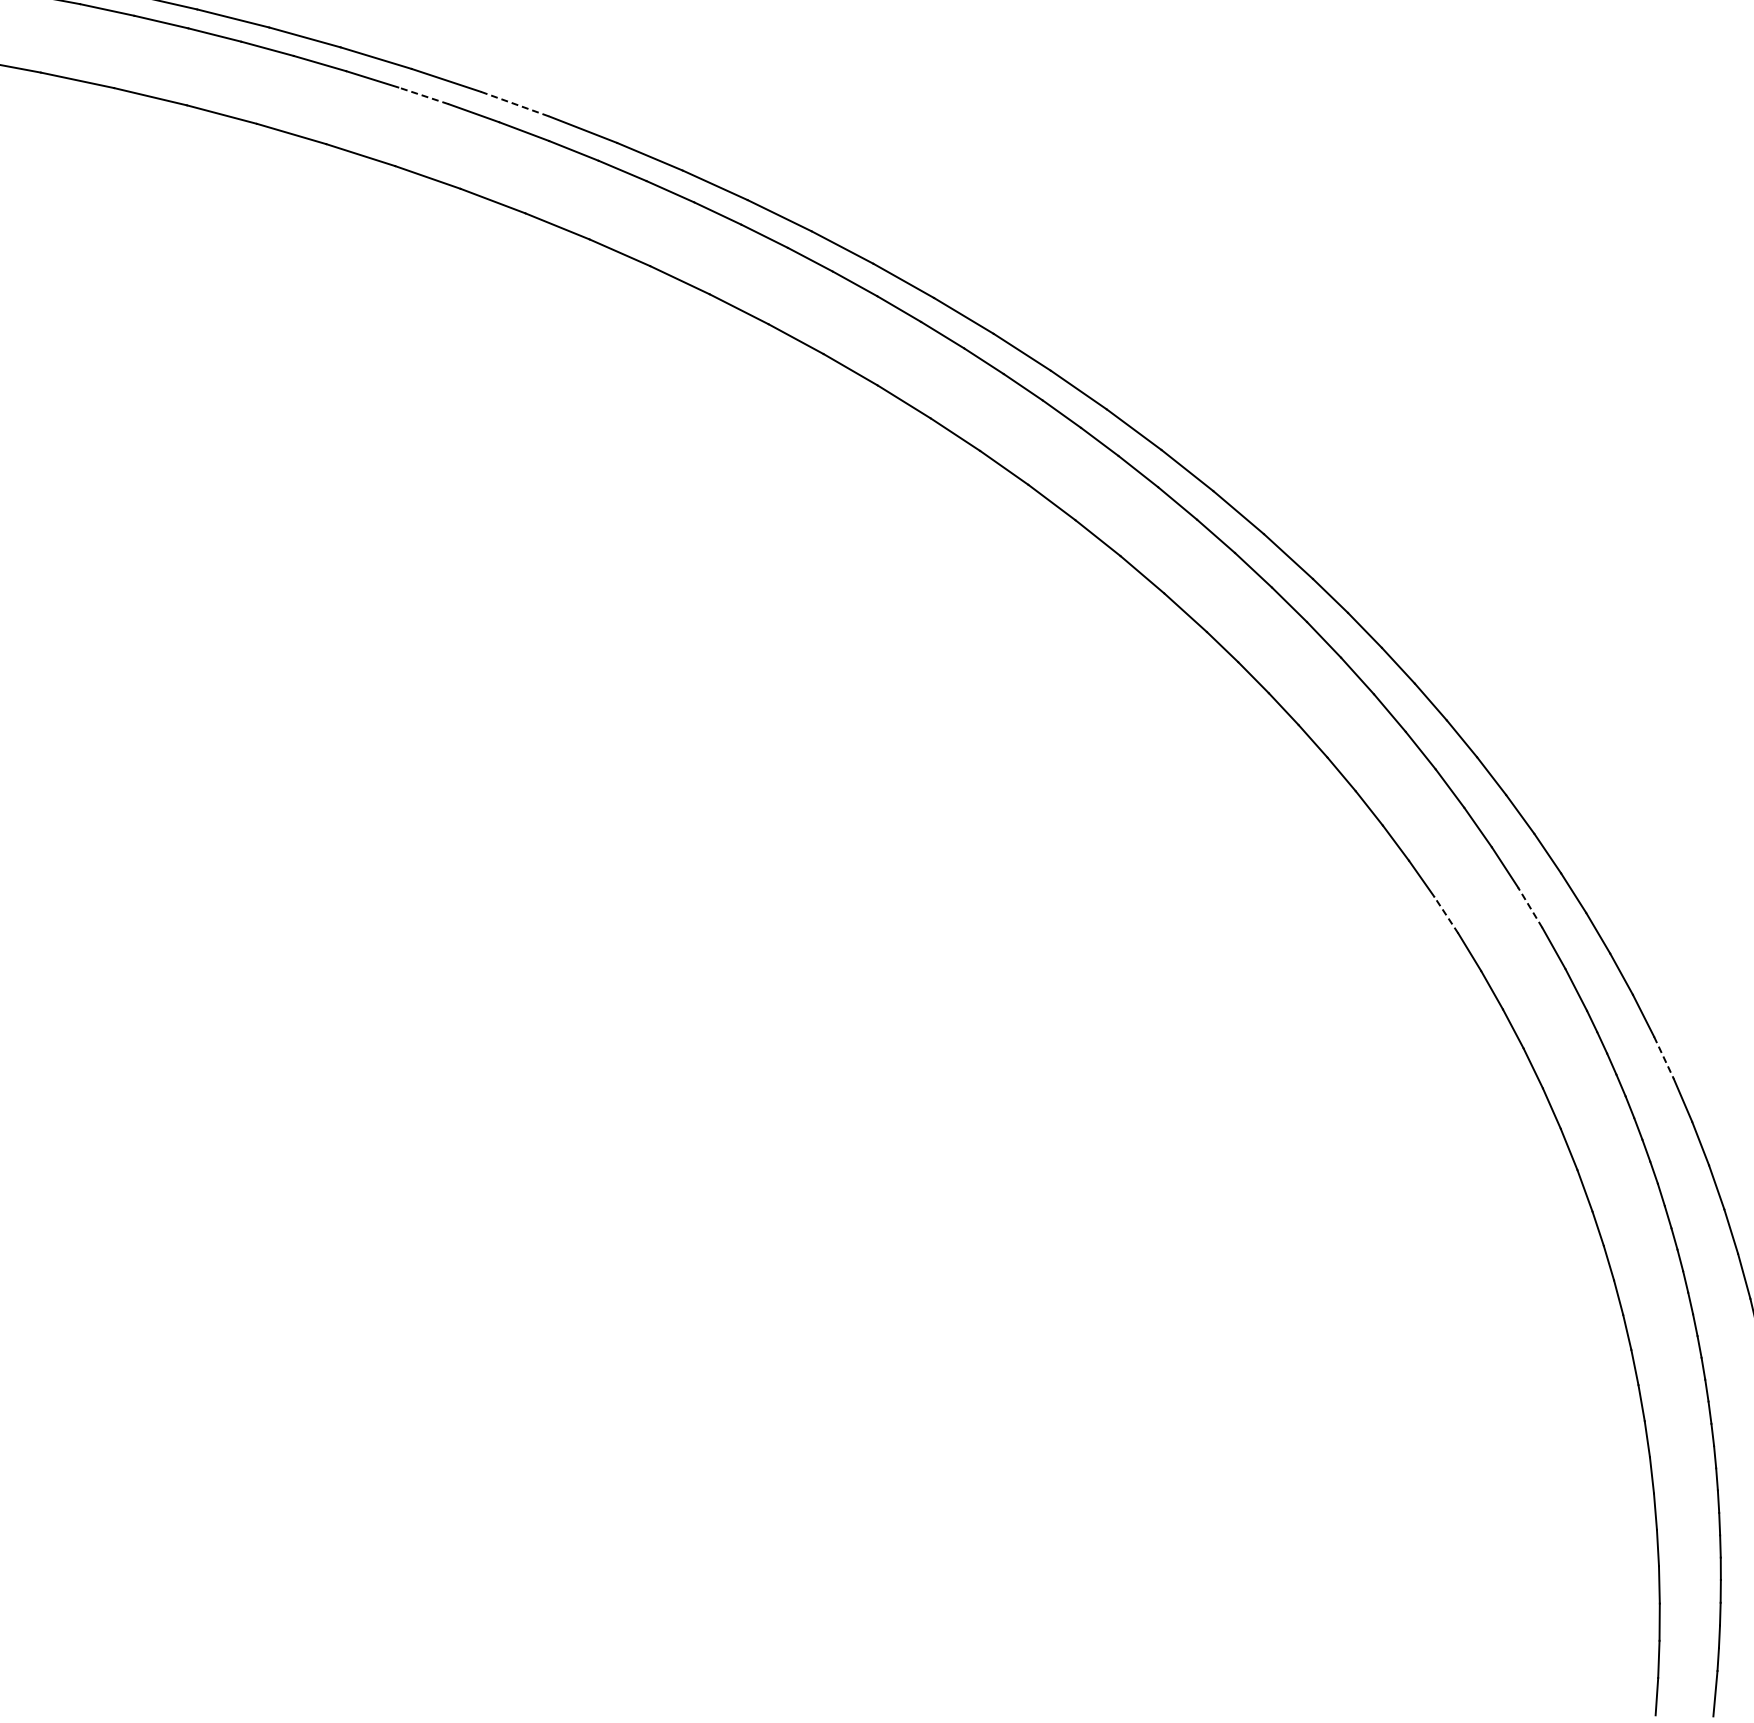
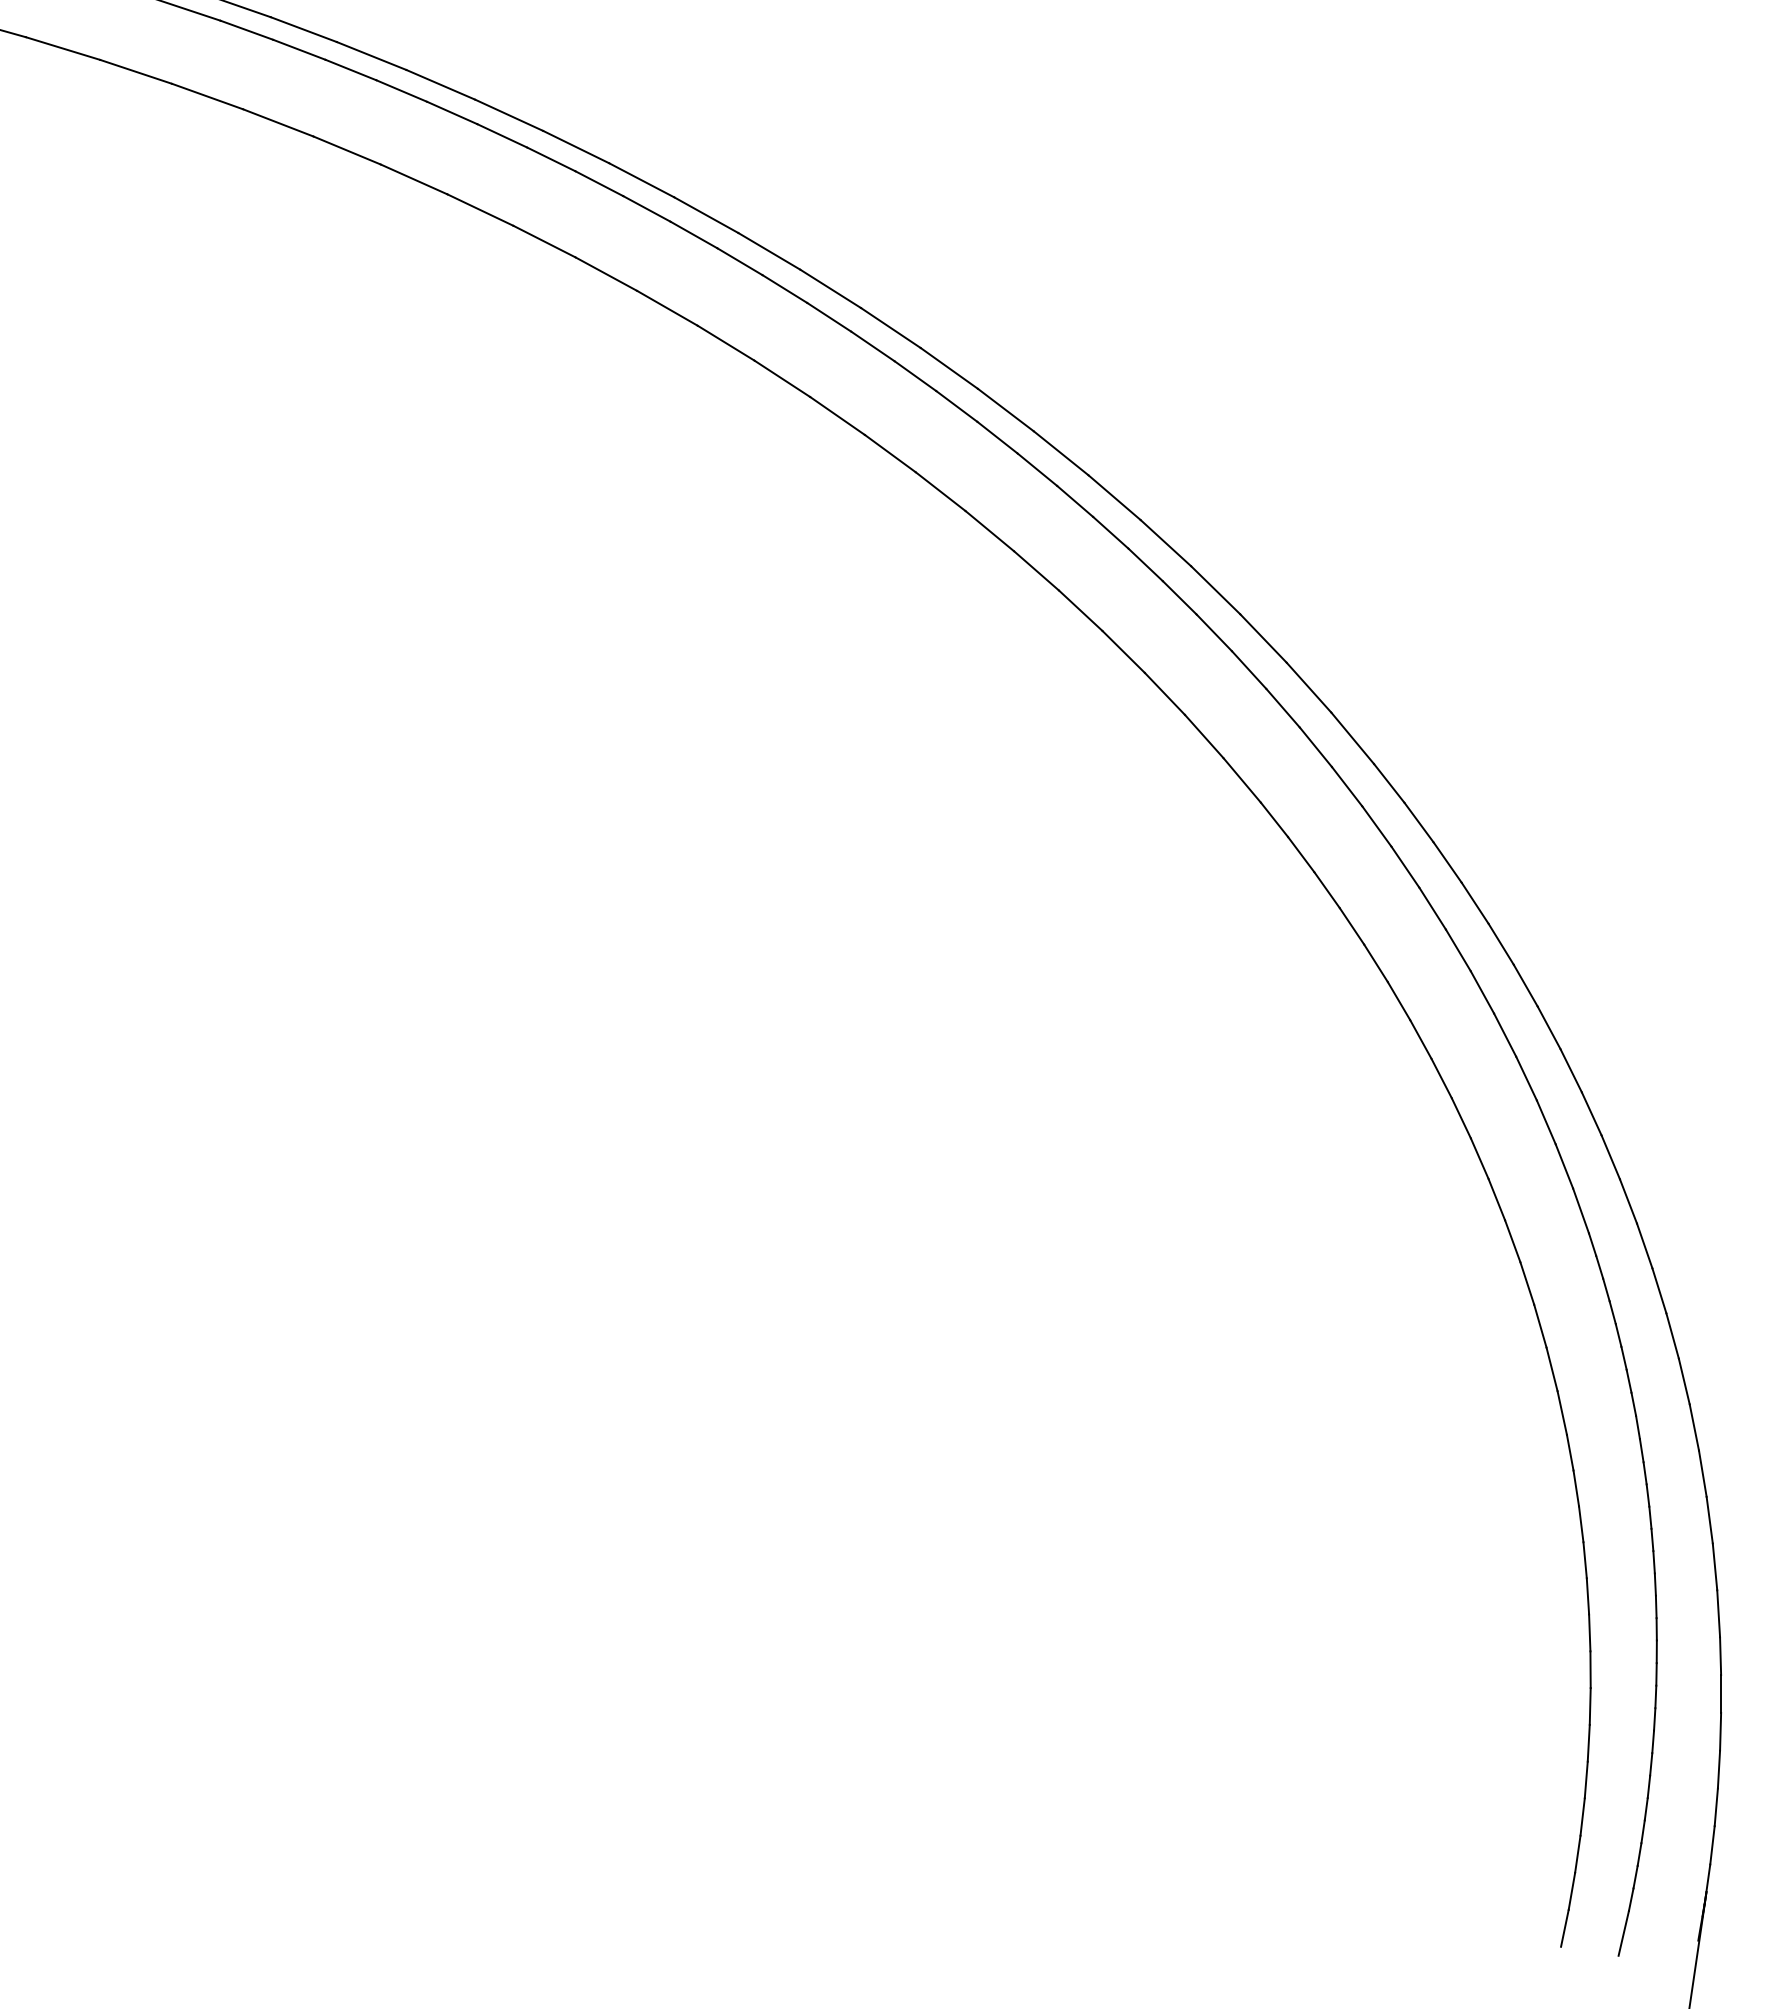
line: (423, 95) -> (551, 159), dashed -> solid
line: (515, 104) -> (641, 180), dashed -> solid
line: (1530, 907) -> (1546, 1122), dashed -> solid
line: (1446, 914) -> (1461, 1117), dashed -> solid
line: (1664, 1057) -> (1659, 1290), dashed -> solid

